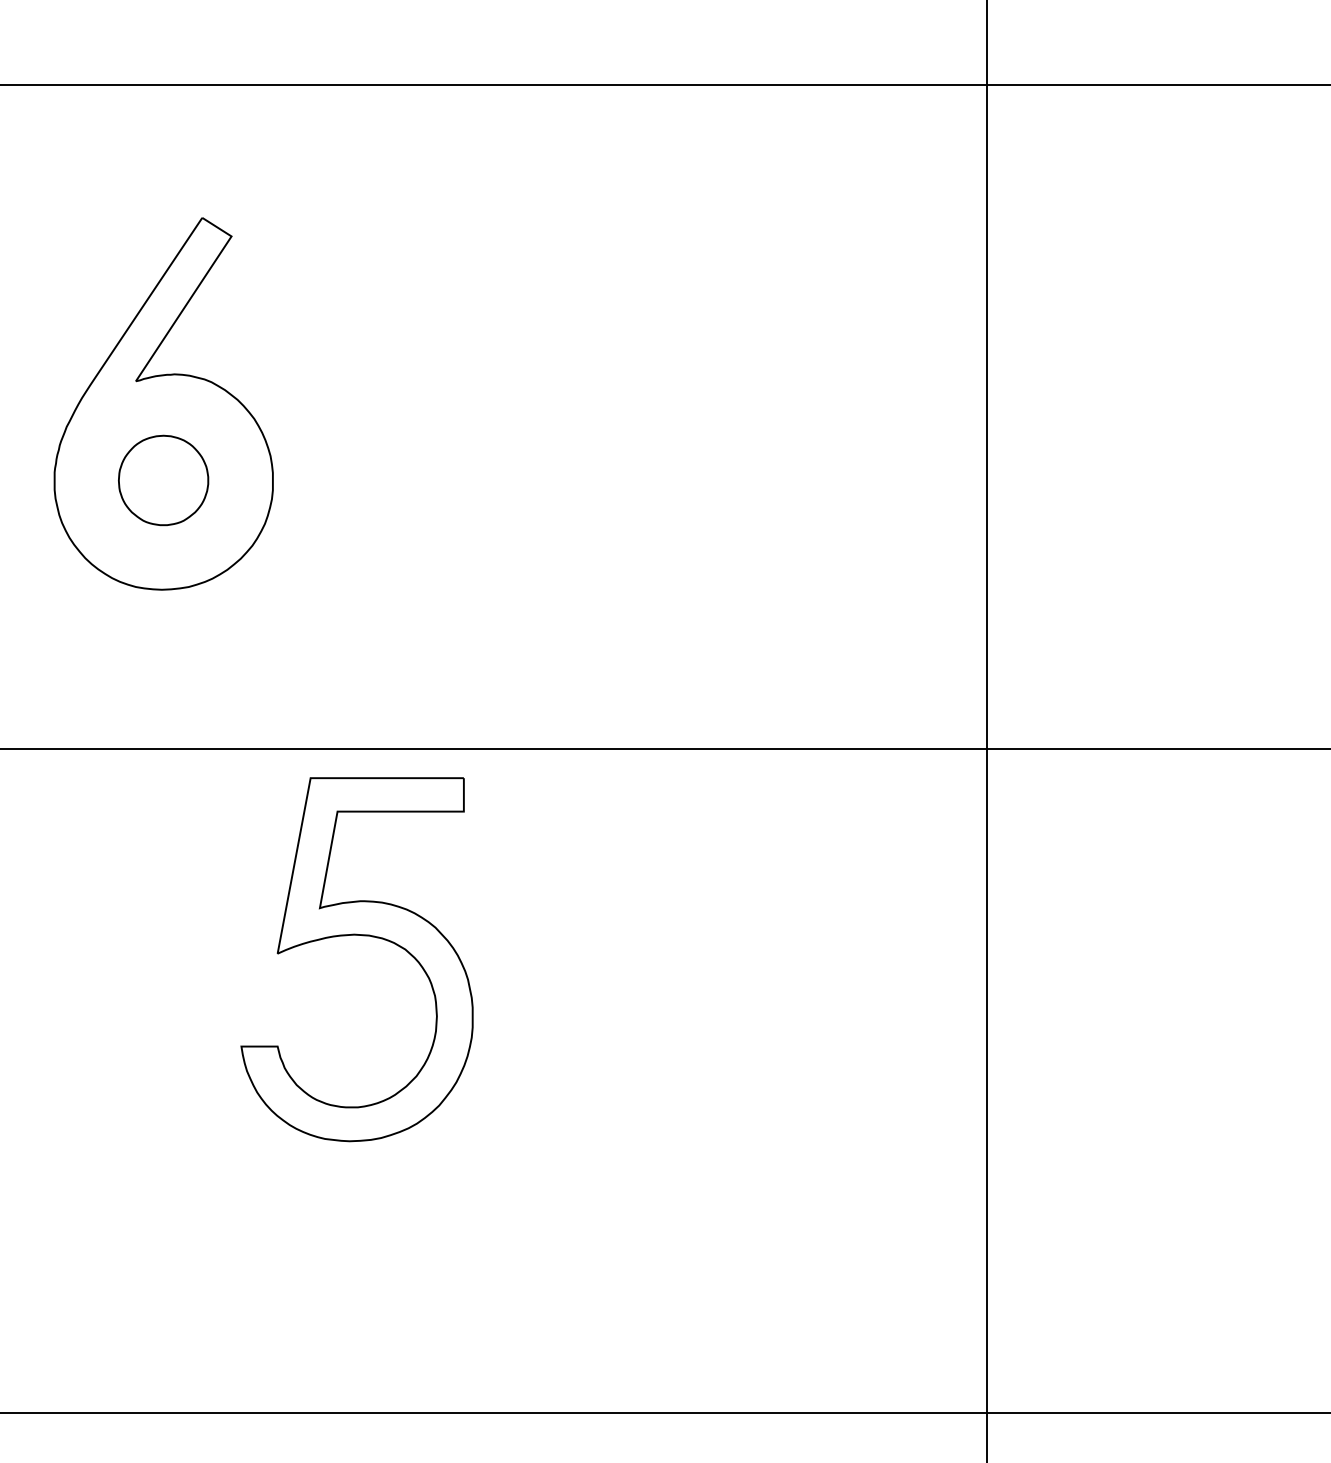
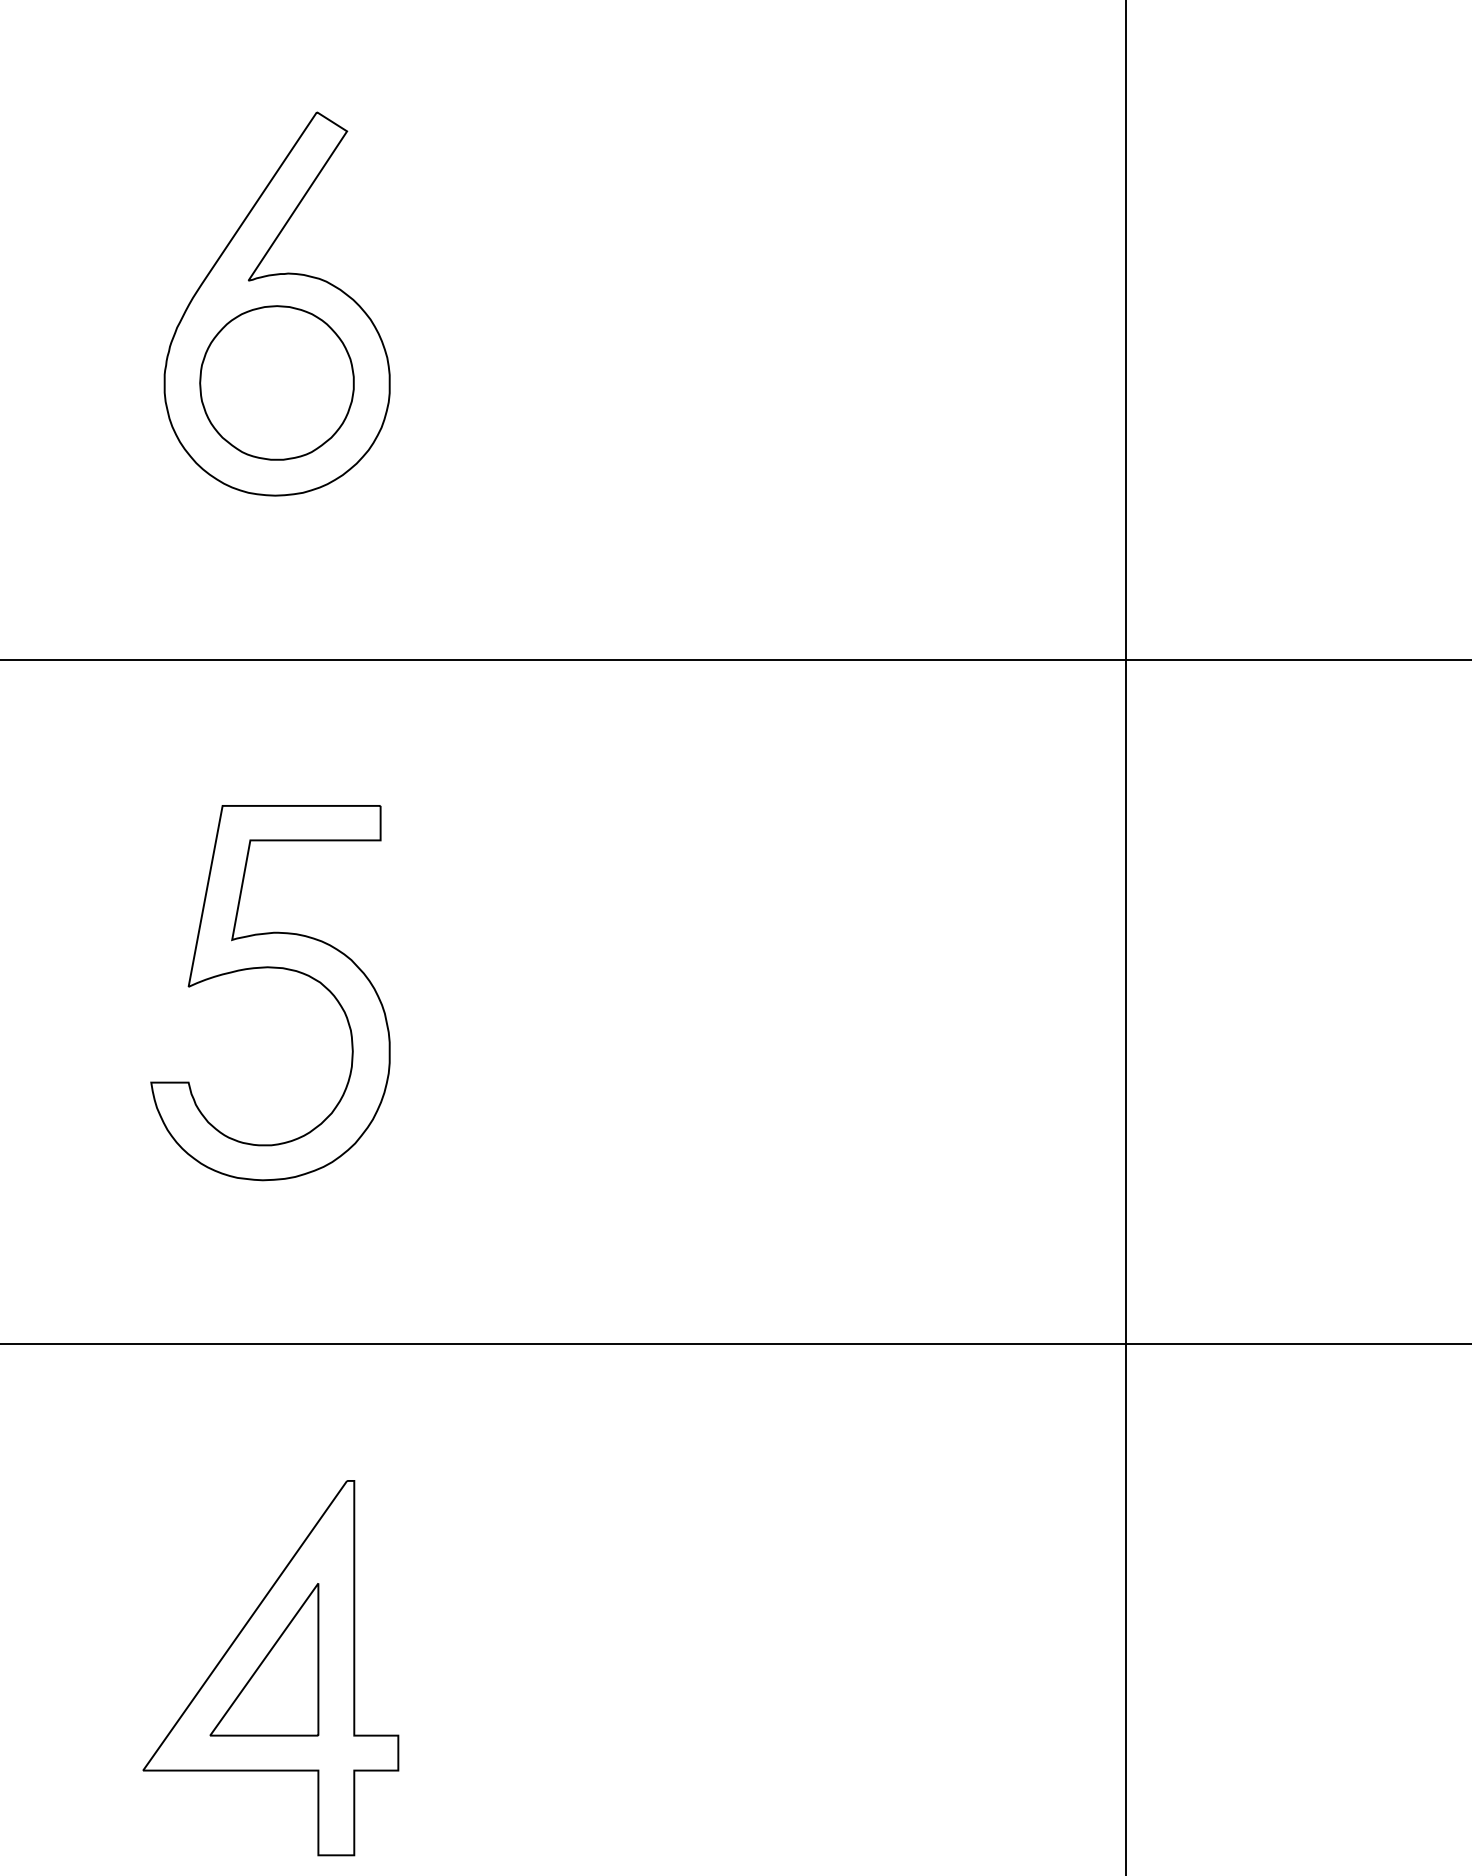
part: (163, 480) -> (276, 382), size x1.67
part: (357, 935) -> (270, 968), moved

